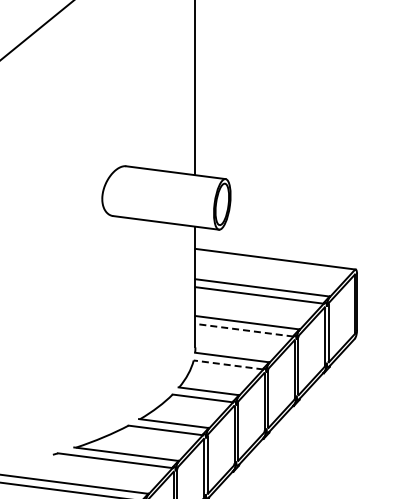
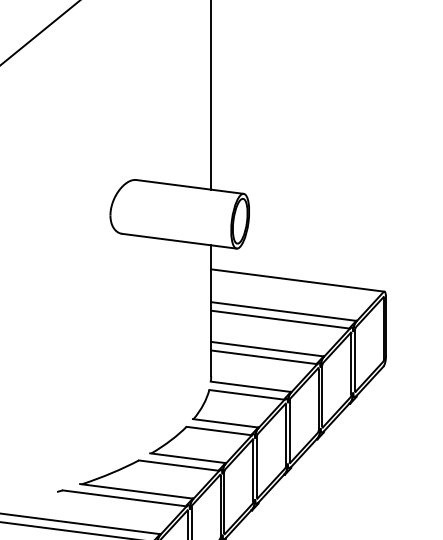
line: (244, 330) -> (264, 357), dashed -> solid
line: (228, 364) -> (246, 394), dashed -> solid

